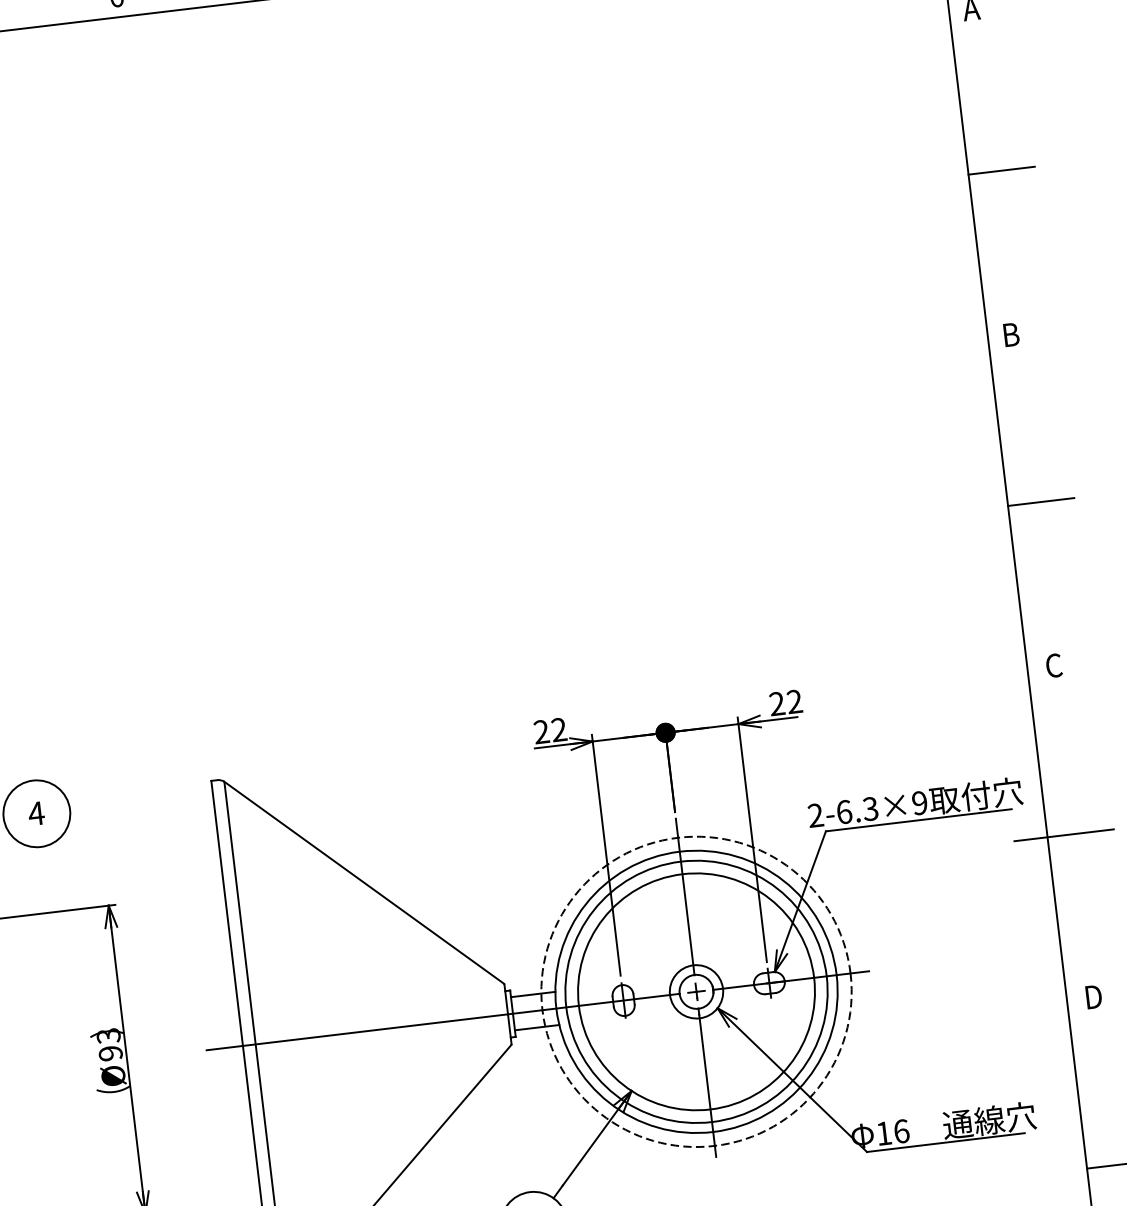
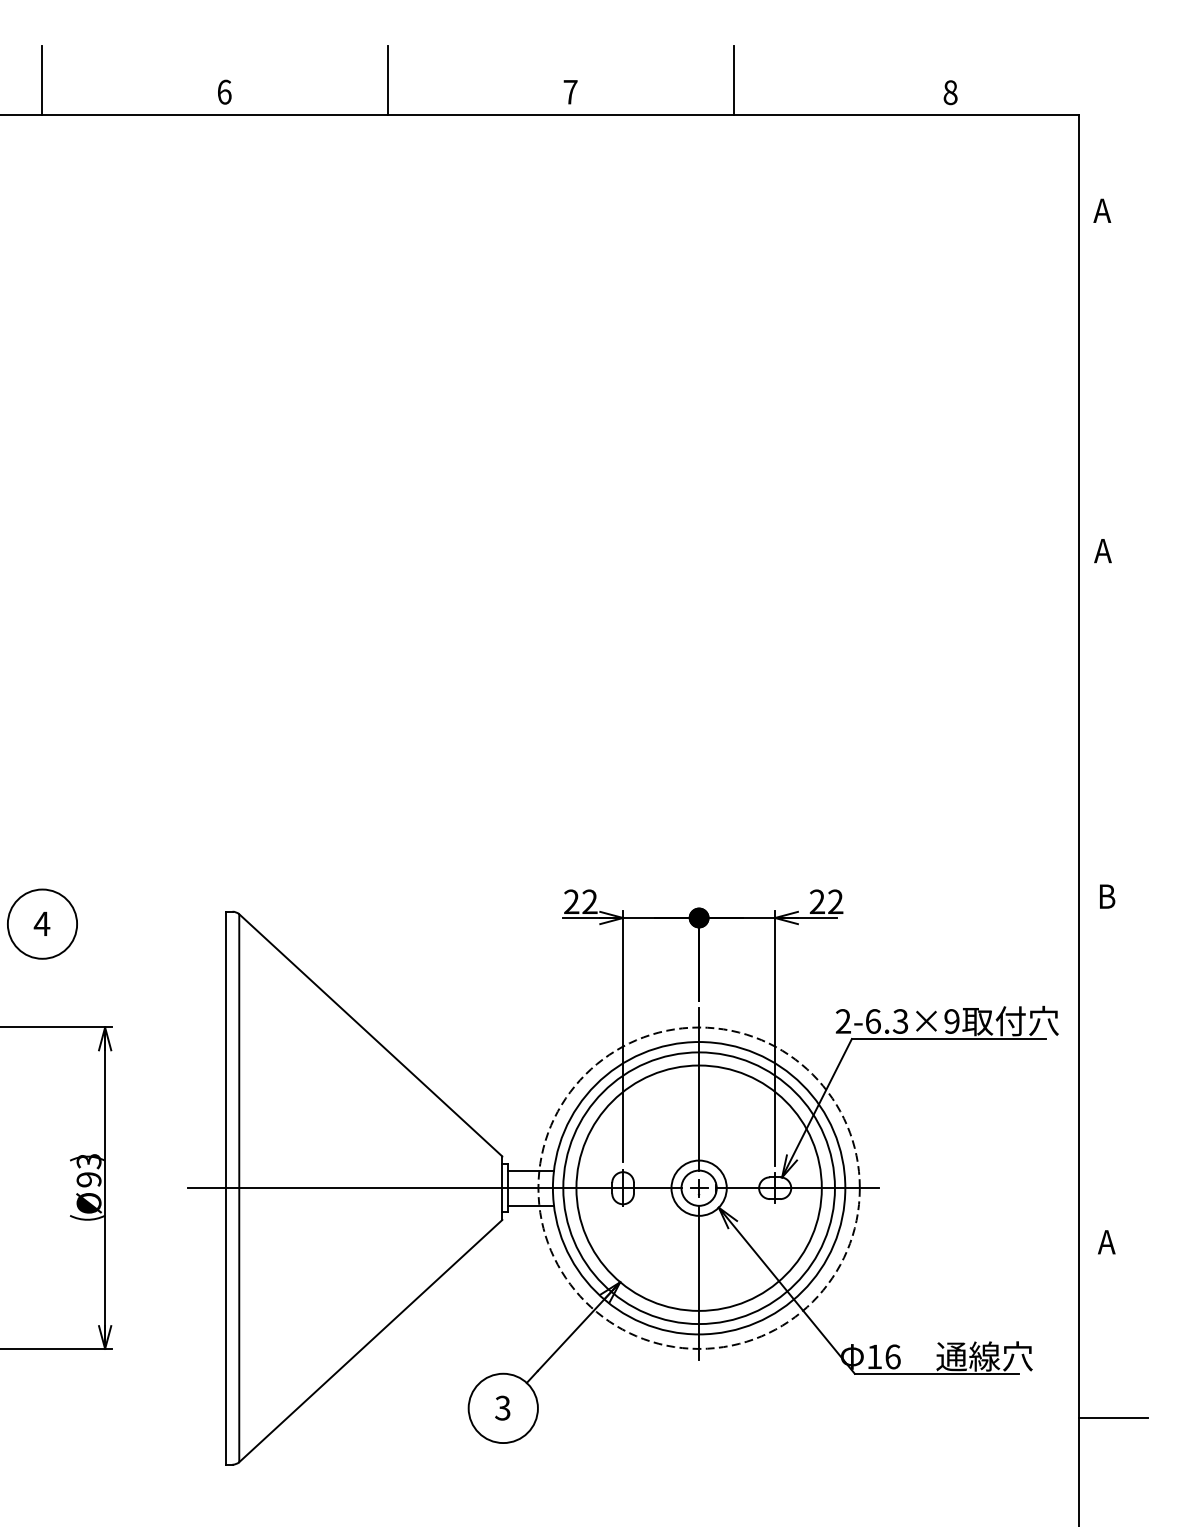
line: (1001, 171) -> (1113, 381), removed
text: (1010, 335) -> (1102, 551), B -> A
line: (1040, 501) -> (1113, 726), removed
text: (1054, 665) -> (1107, 896), C -> B
line: (1064, 835) -> (1096, 1072), removed
text: (1093, 997) -> (1106, 1242), D -> A

